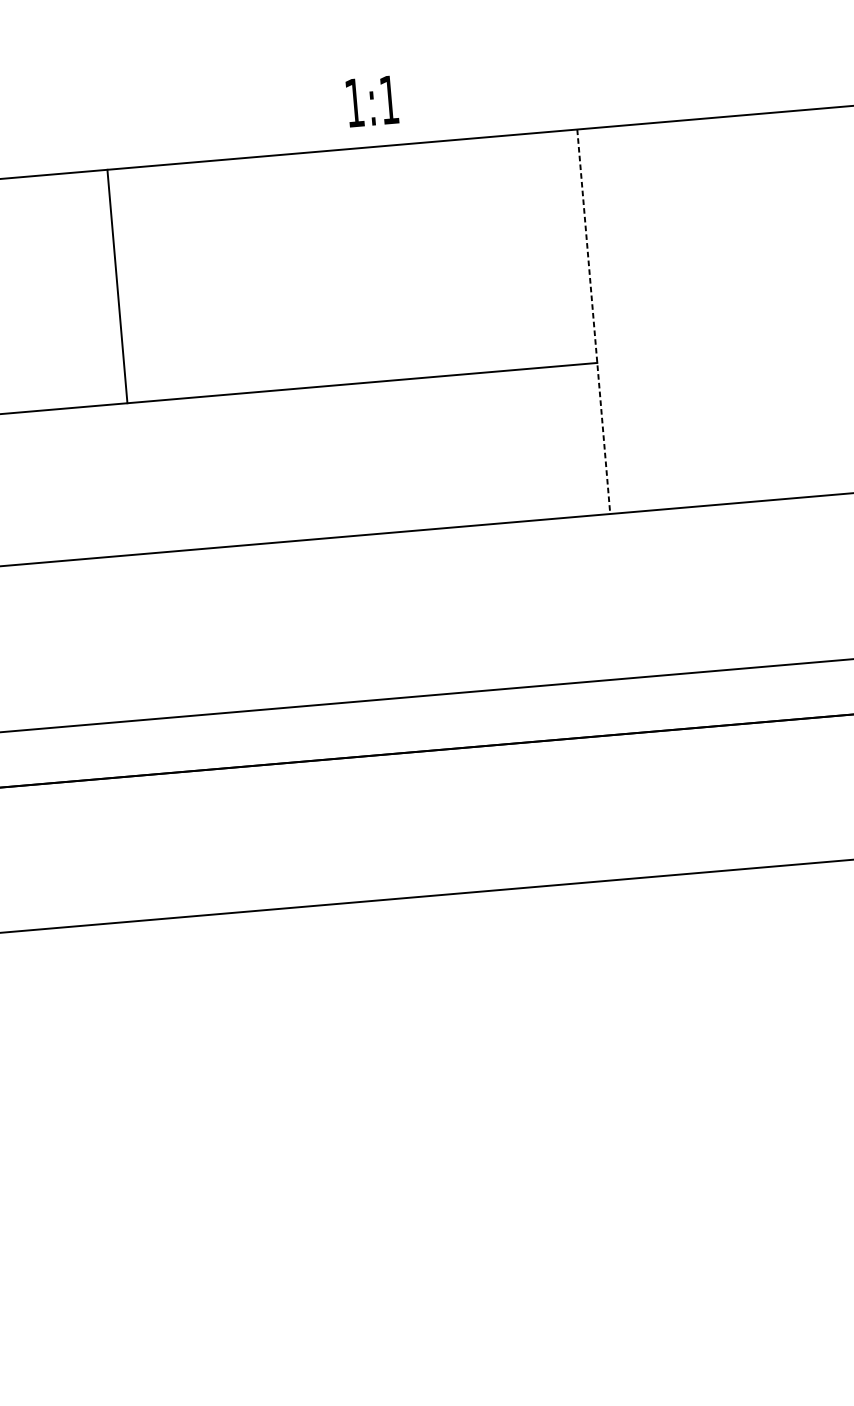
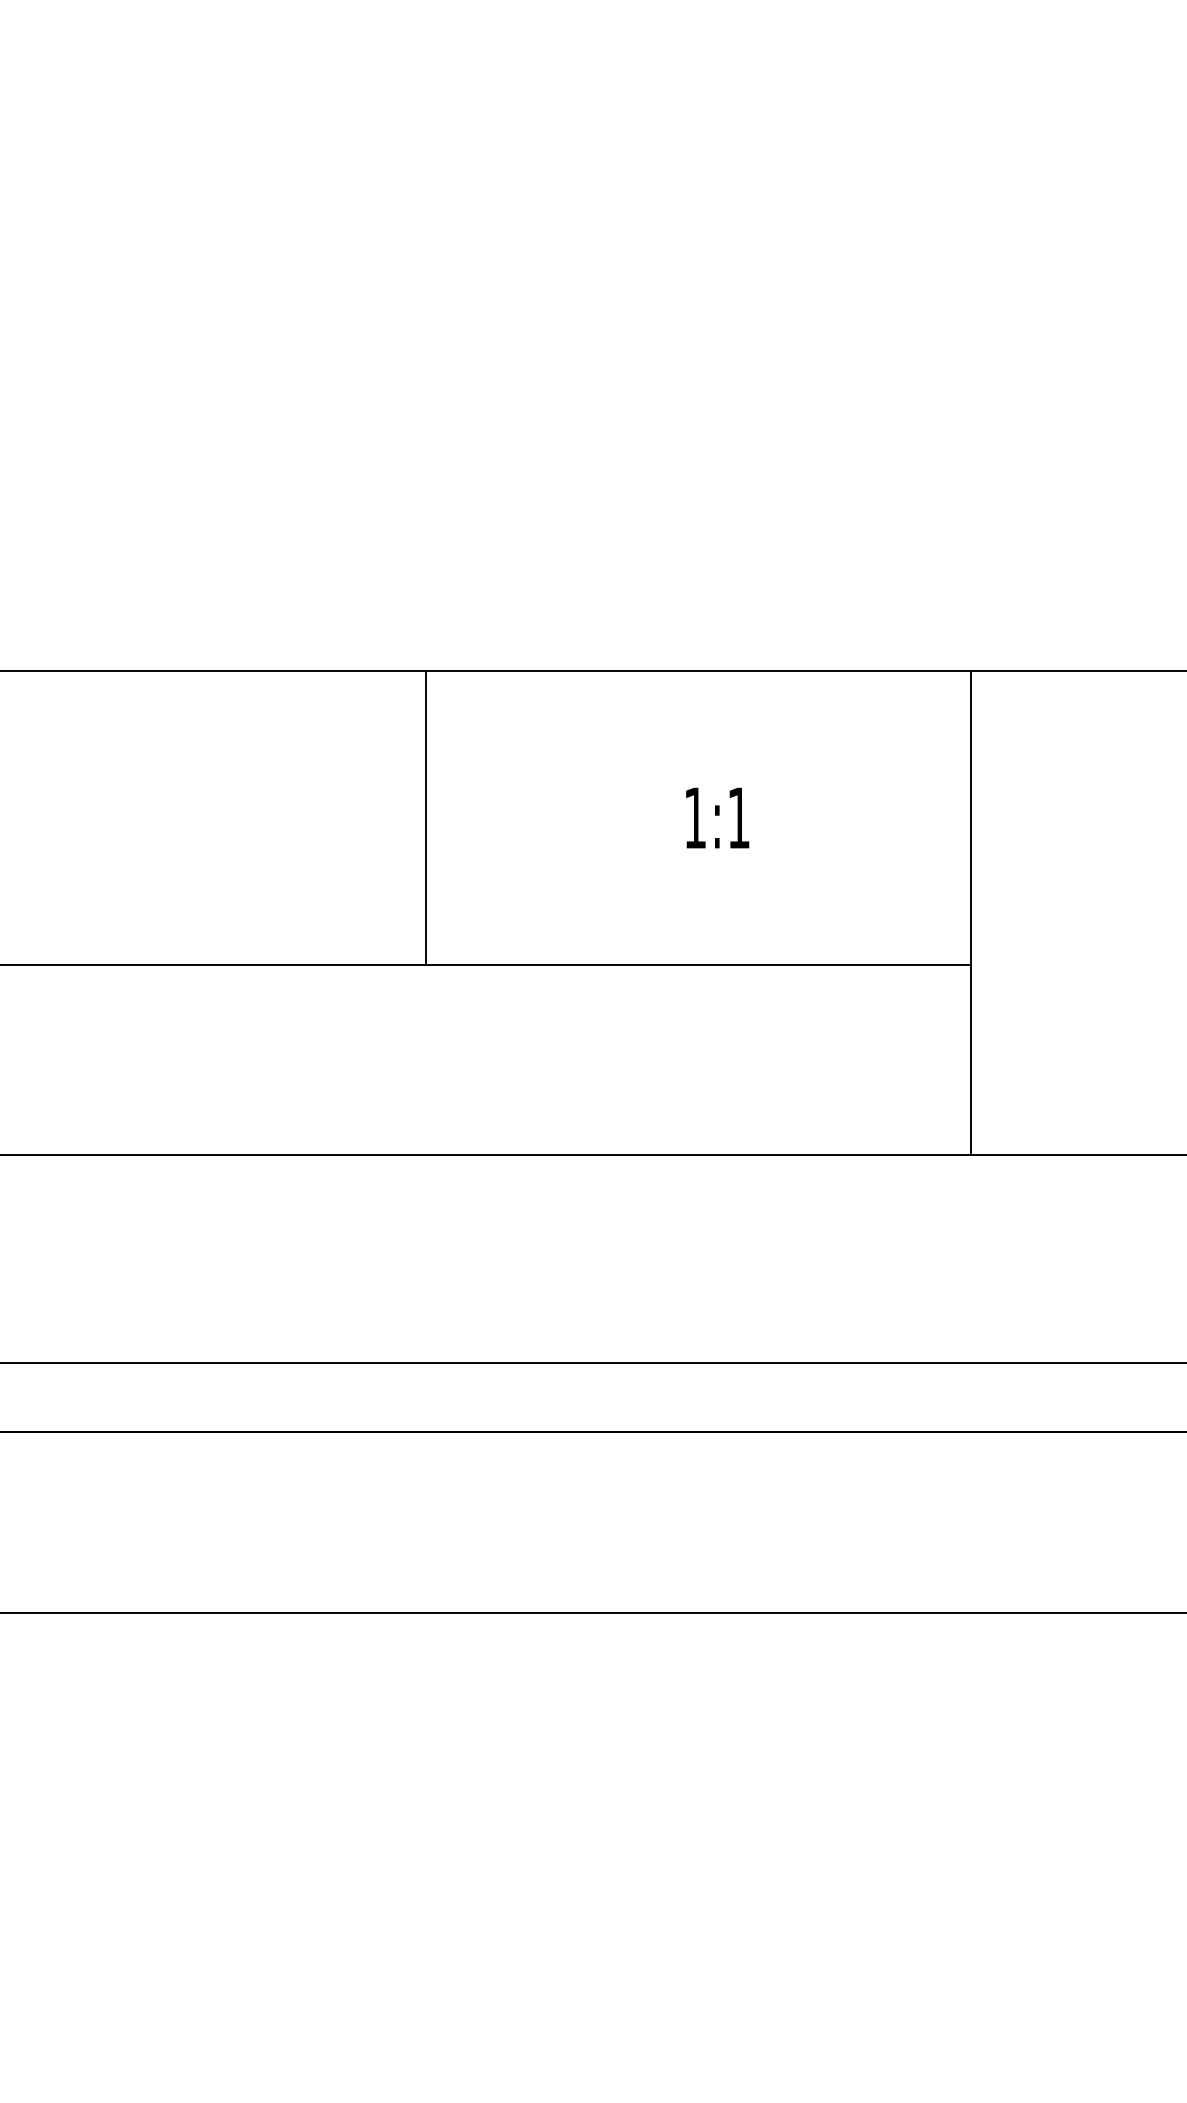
text: (372, 101) -> (717, 817), moved
line: (117, 286) -> (426, 818), moved
line: (593, 322) -> (970, 913), dashed -> solid

